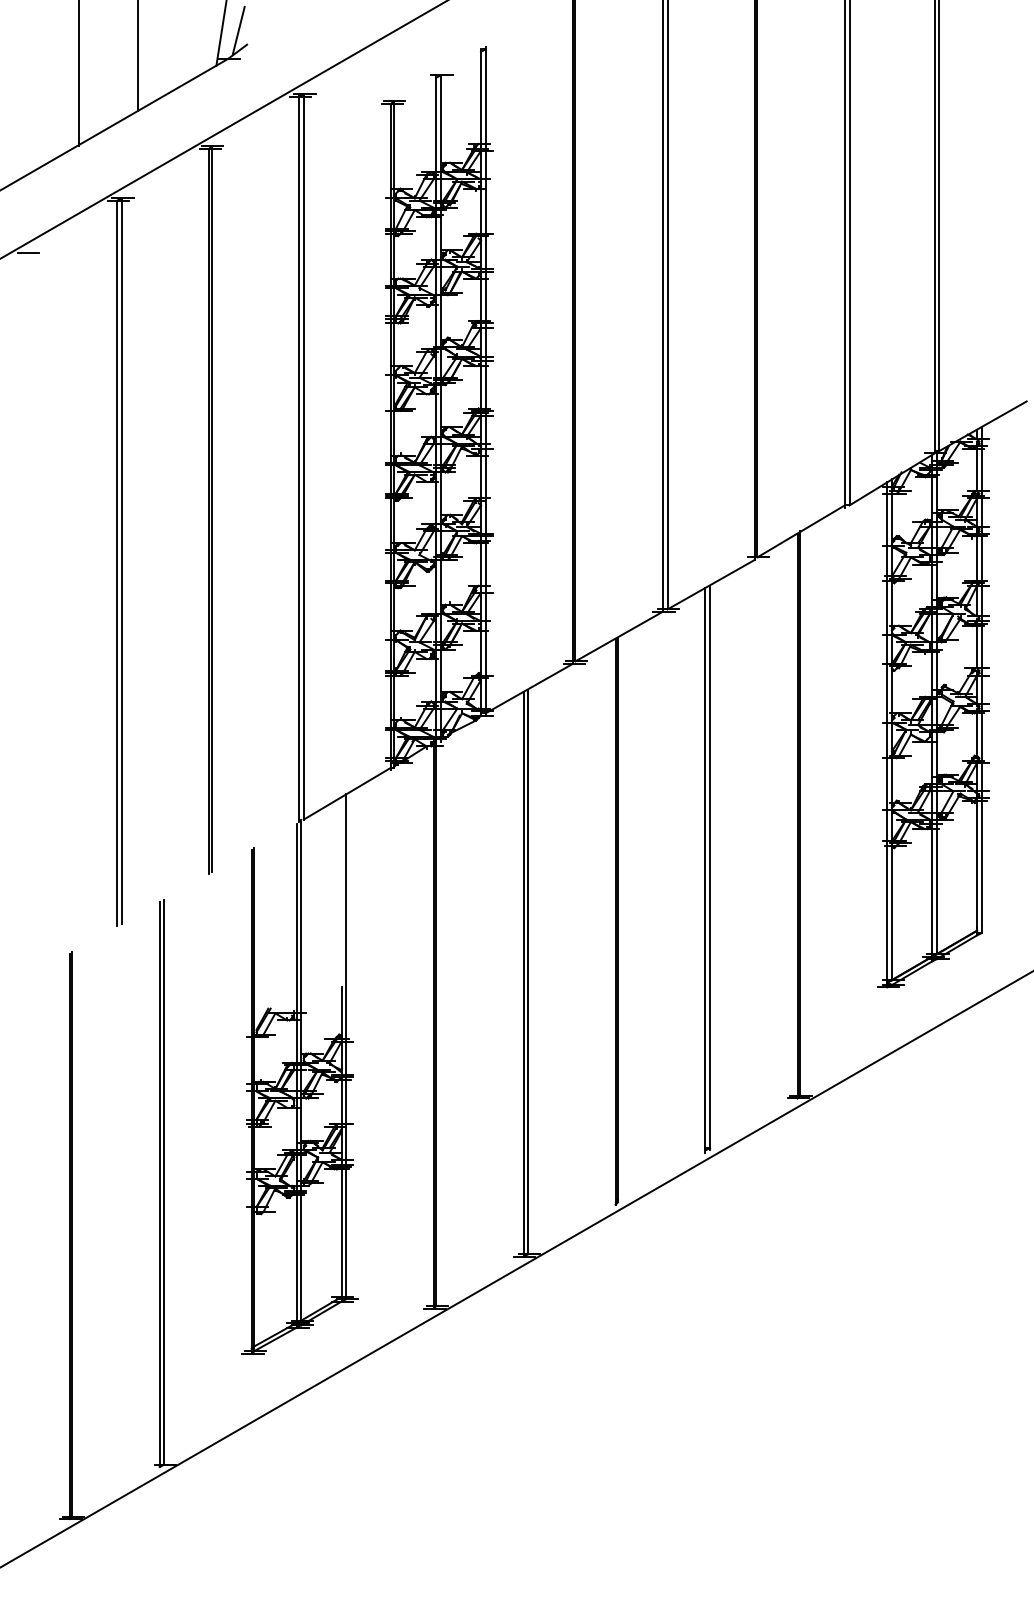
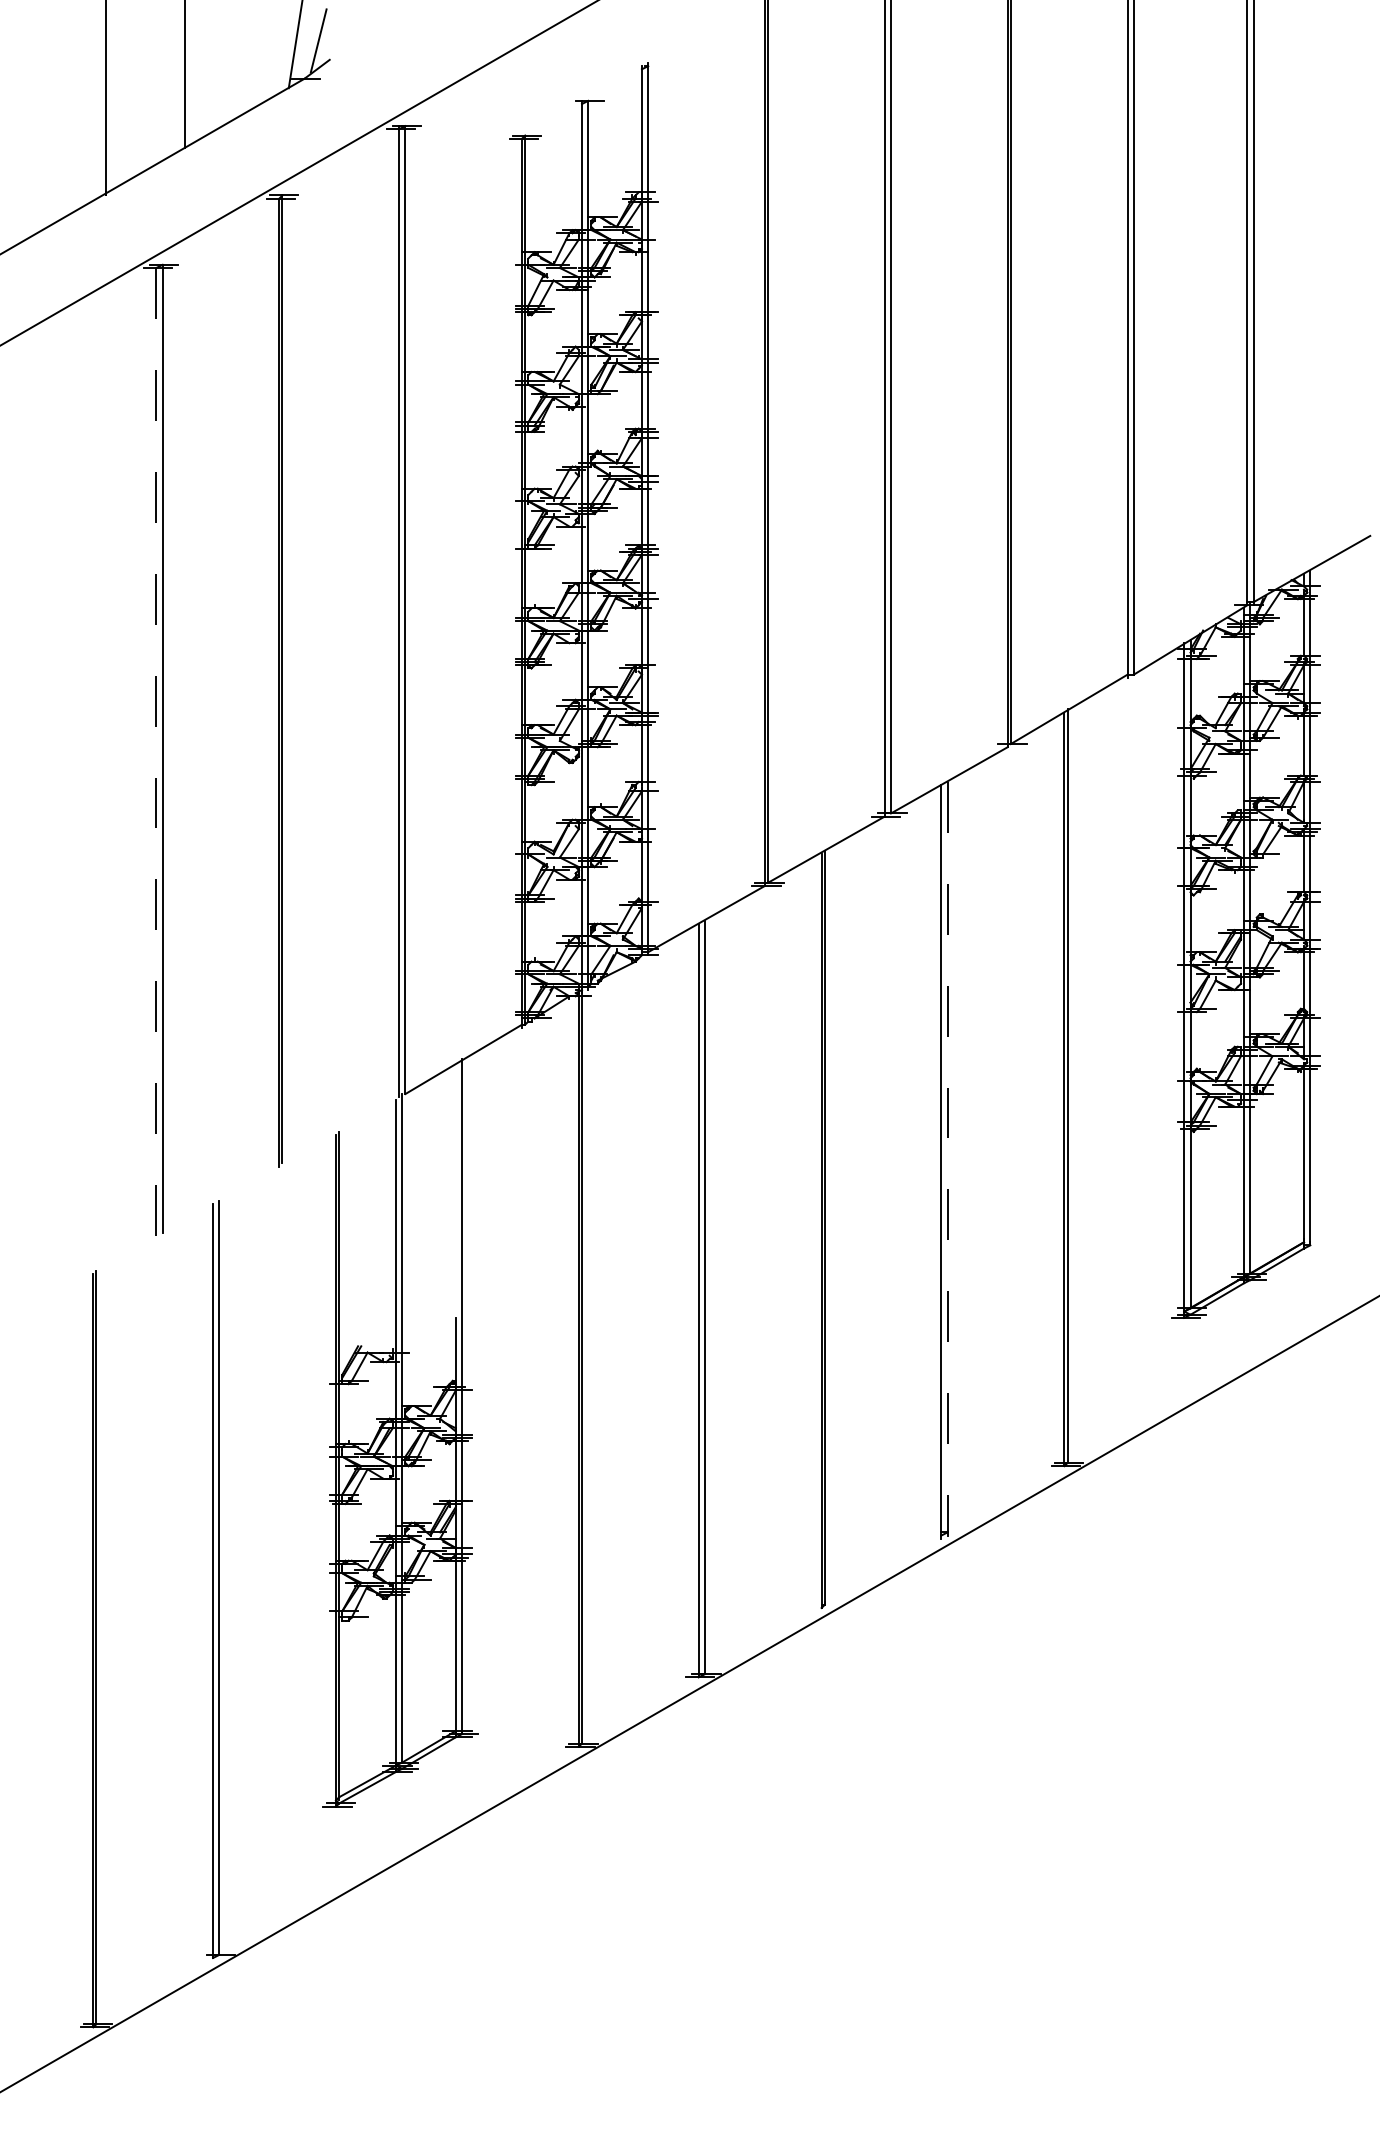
line: (28, 252) -> (37, 337), removed
line: (117, 562) -> (156, 751), solid -> dashed
line: (709, 867) -> (947, 1157), solid -> dashed

